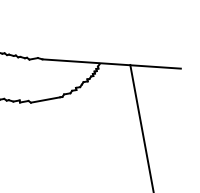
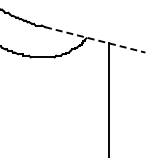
line: (111, 63) -> (95, 39), solid -> dashed

